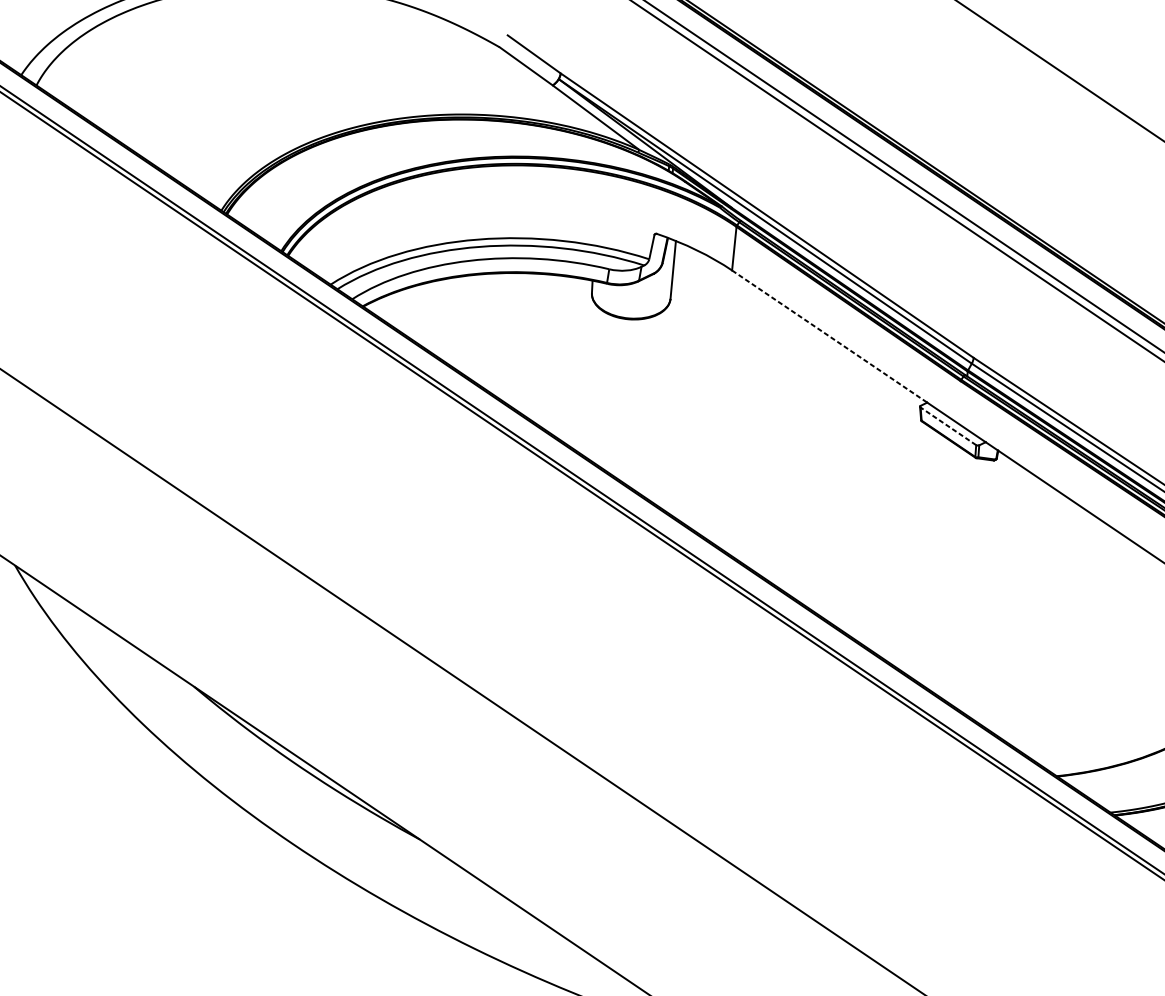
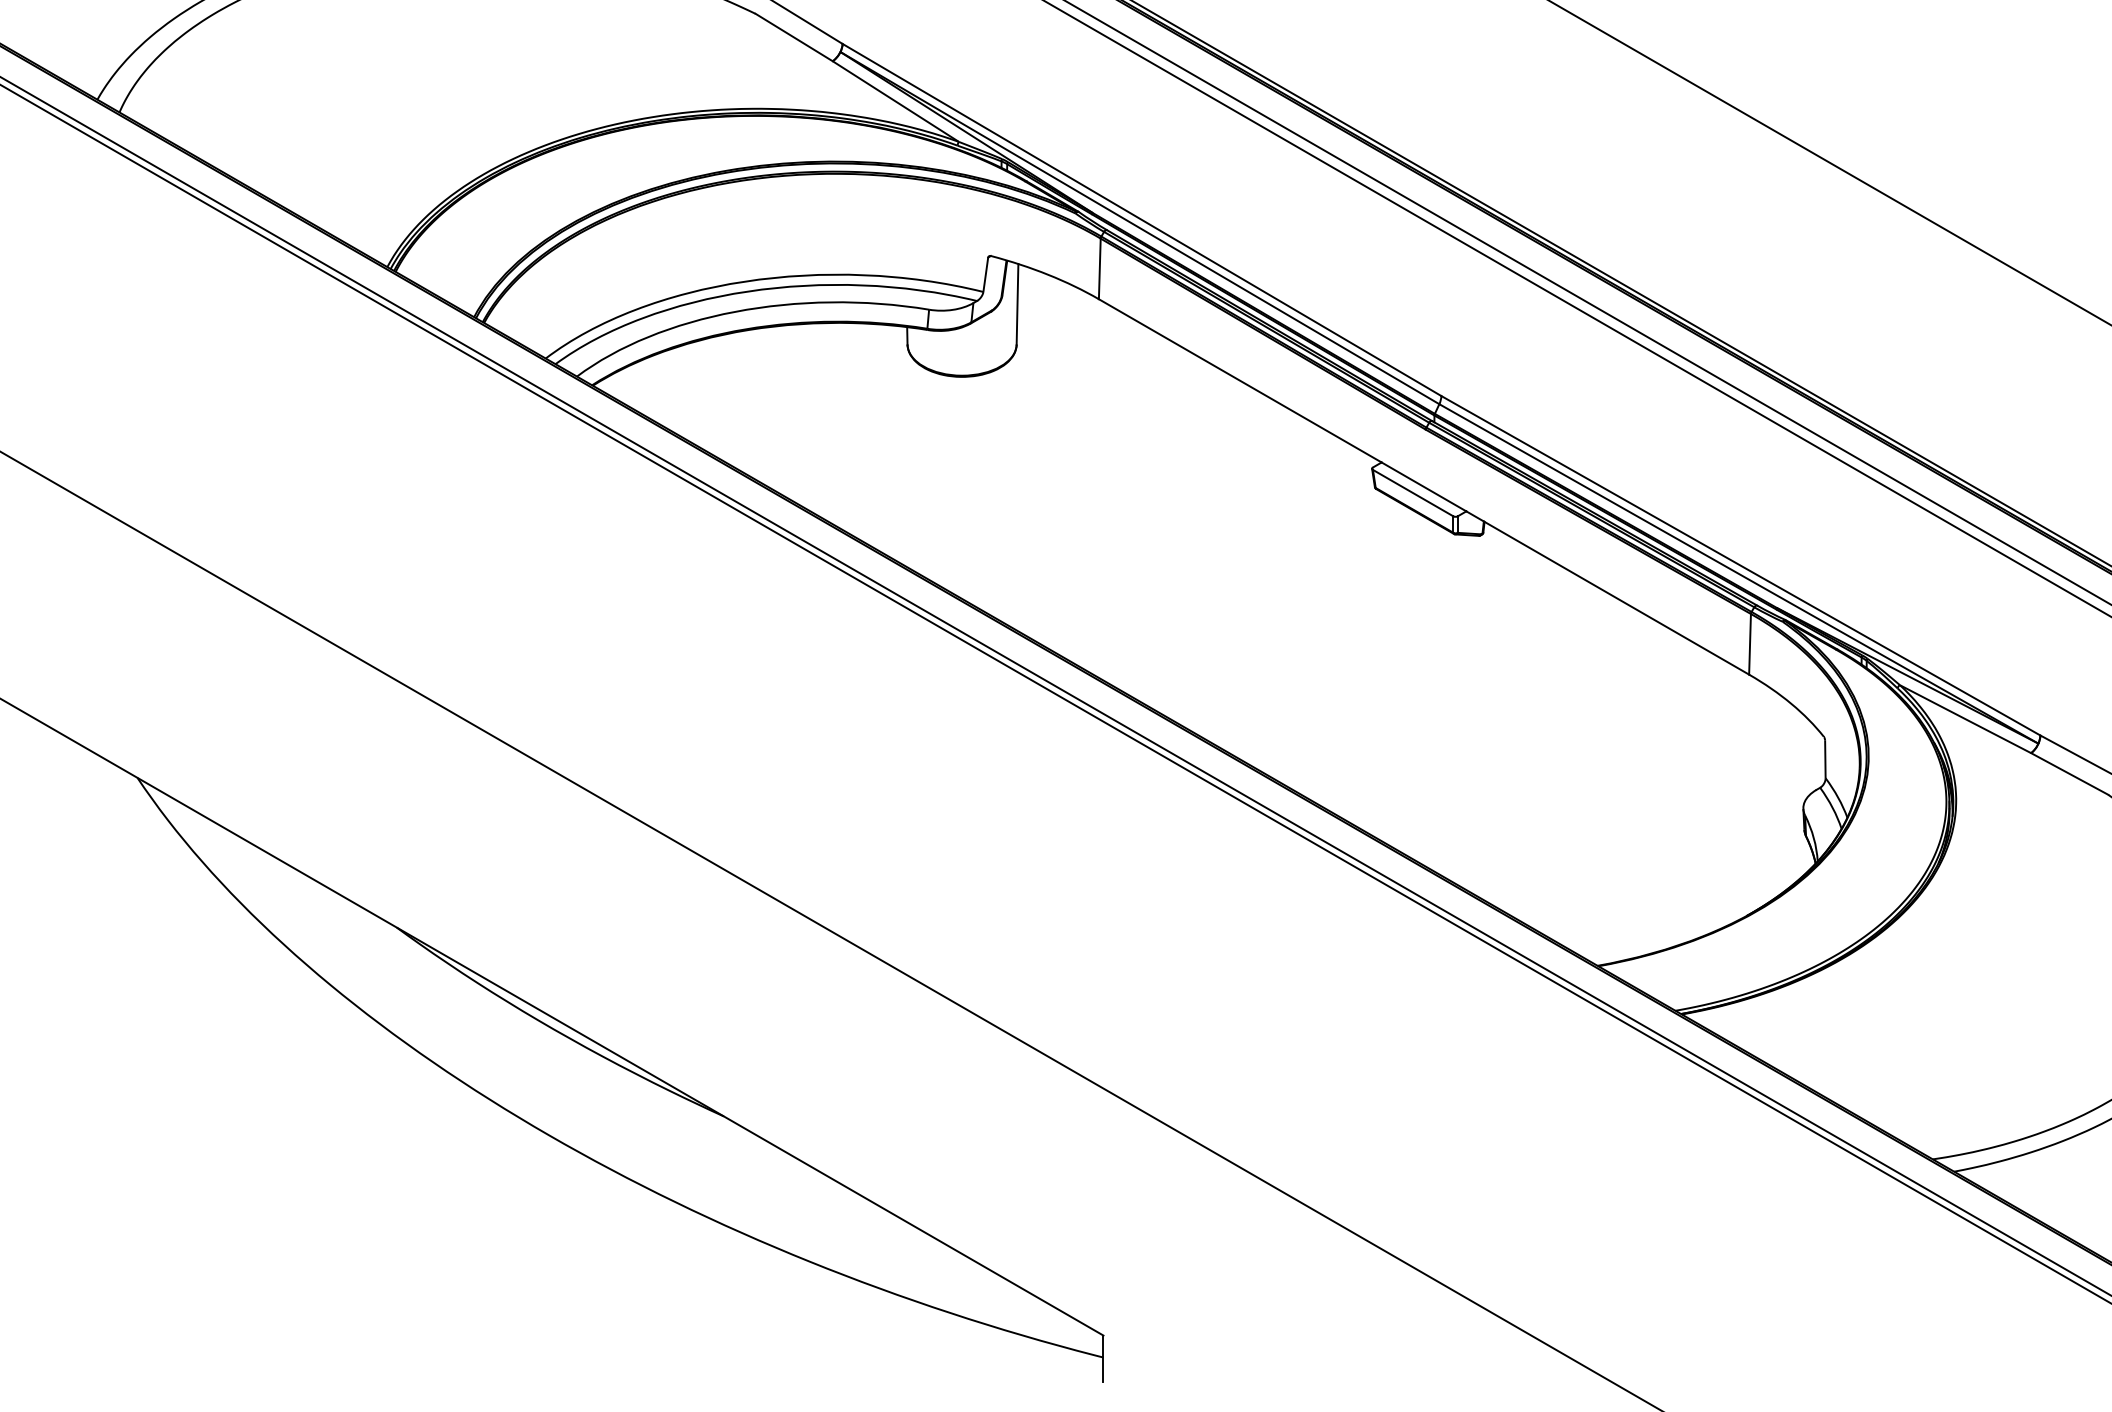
line: (829, 337) -> (1240, 381), dashed -> solid
line: (947, 425) -> (1412, 492), dashed -> solid

